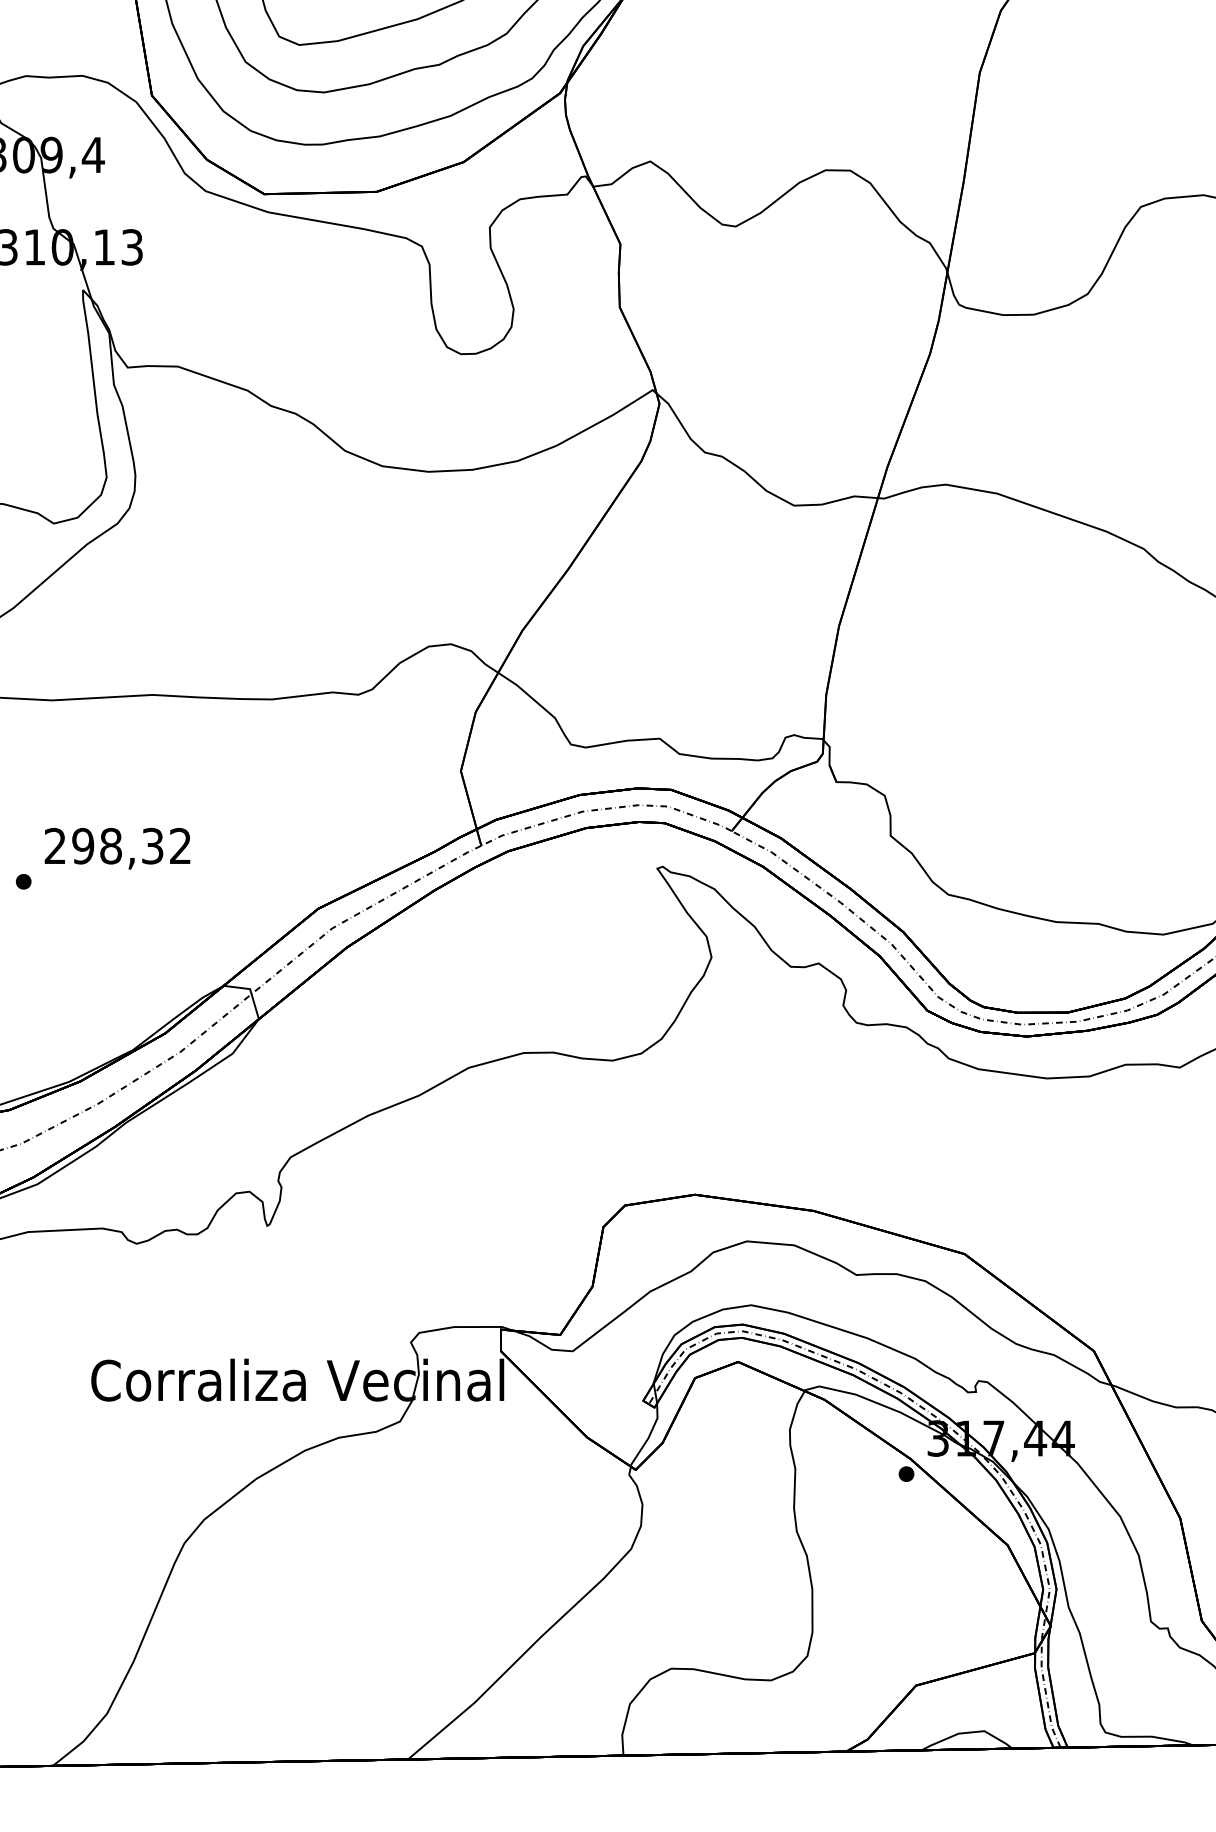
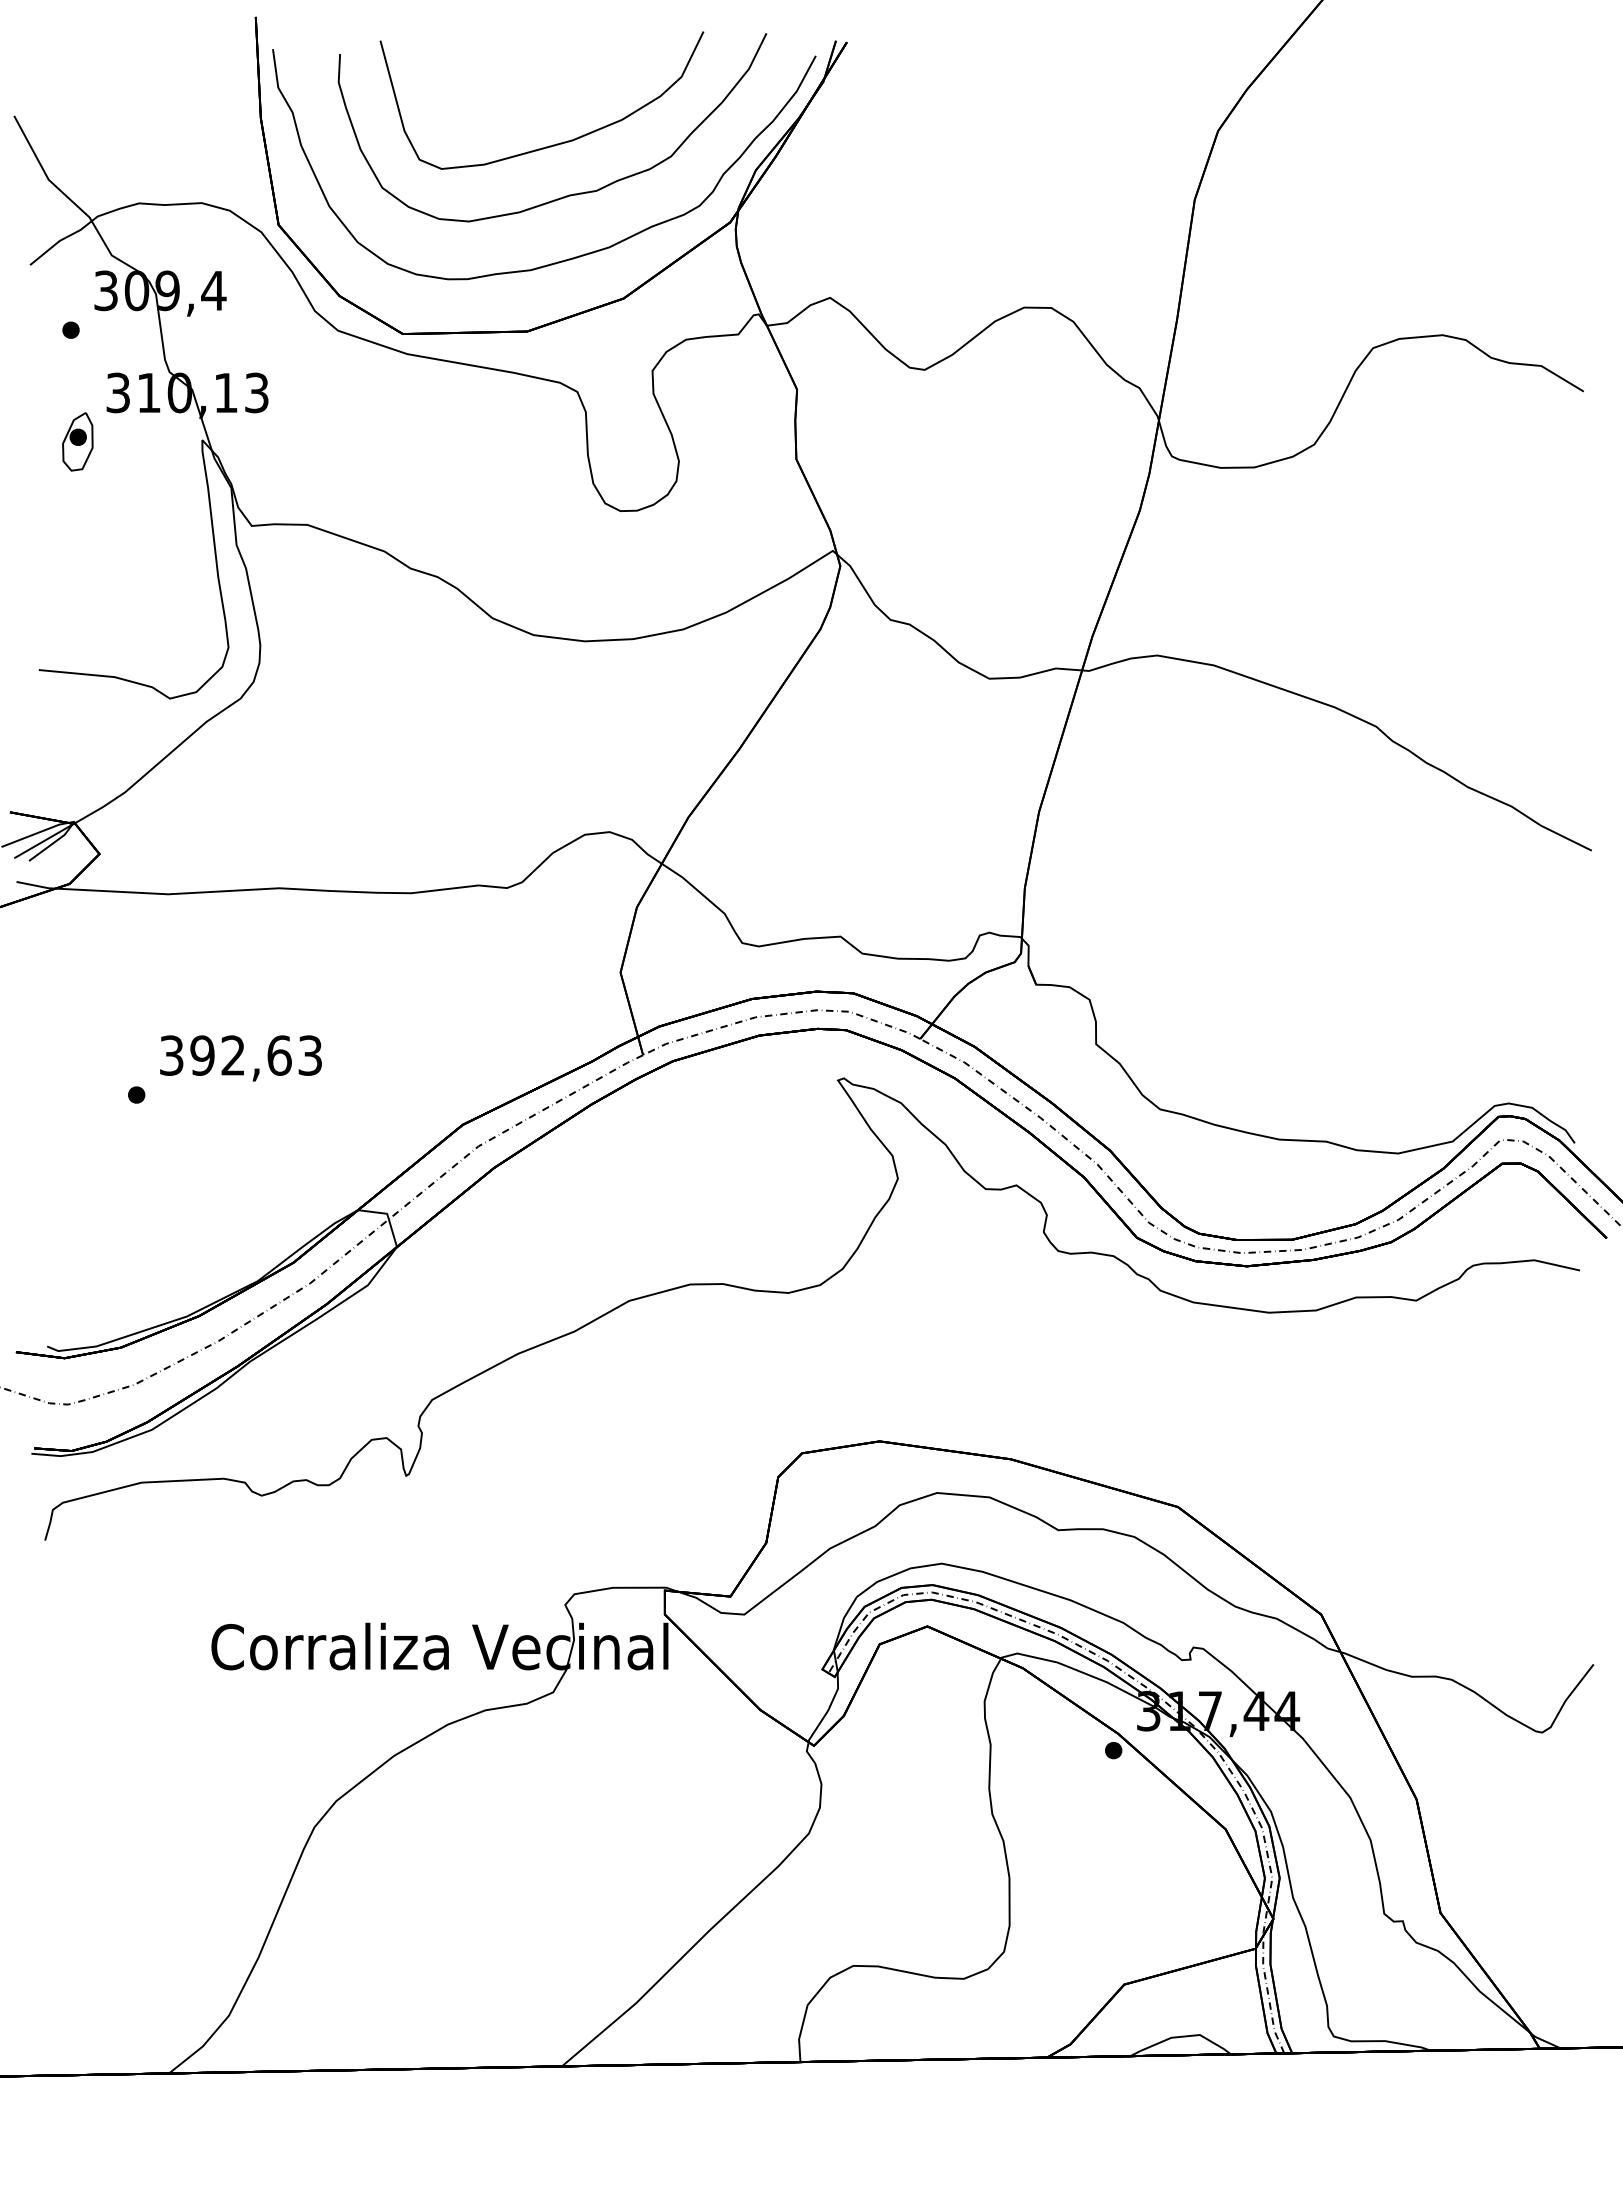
text: (117, 846) -> (240, 1055), 298,32 -> 392,63

